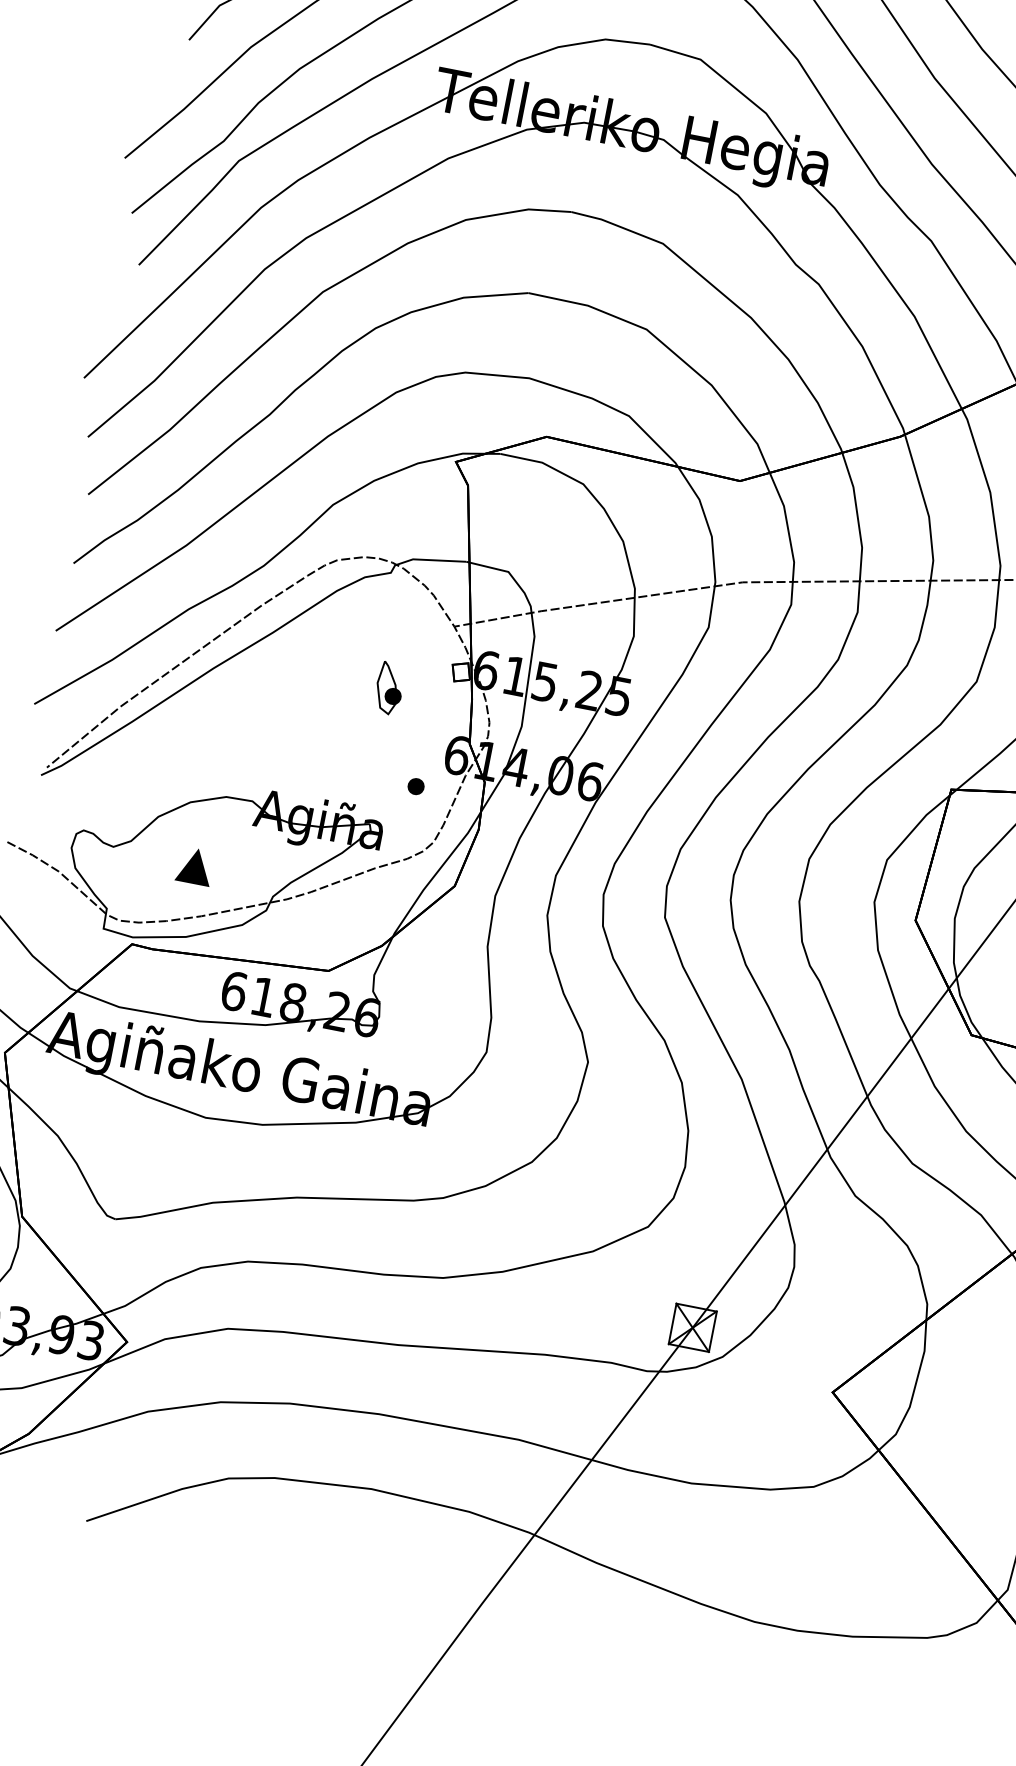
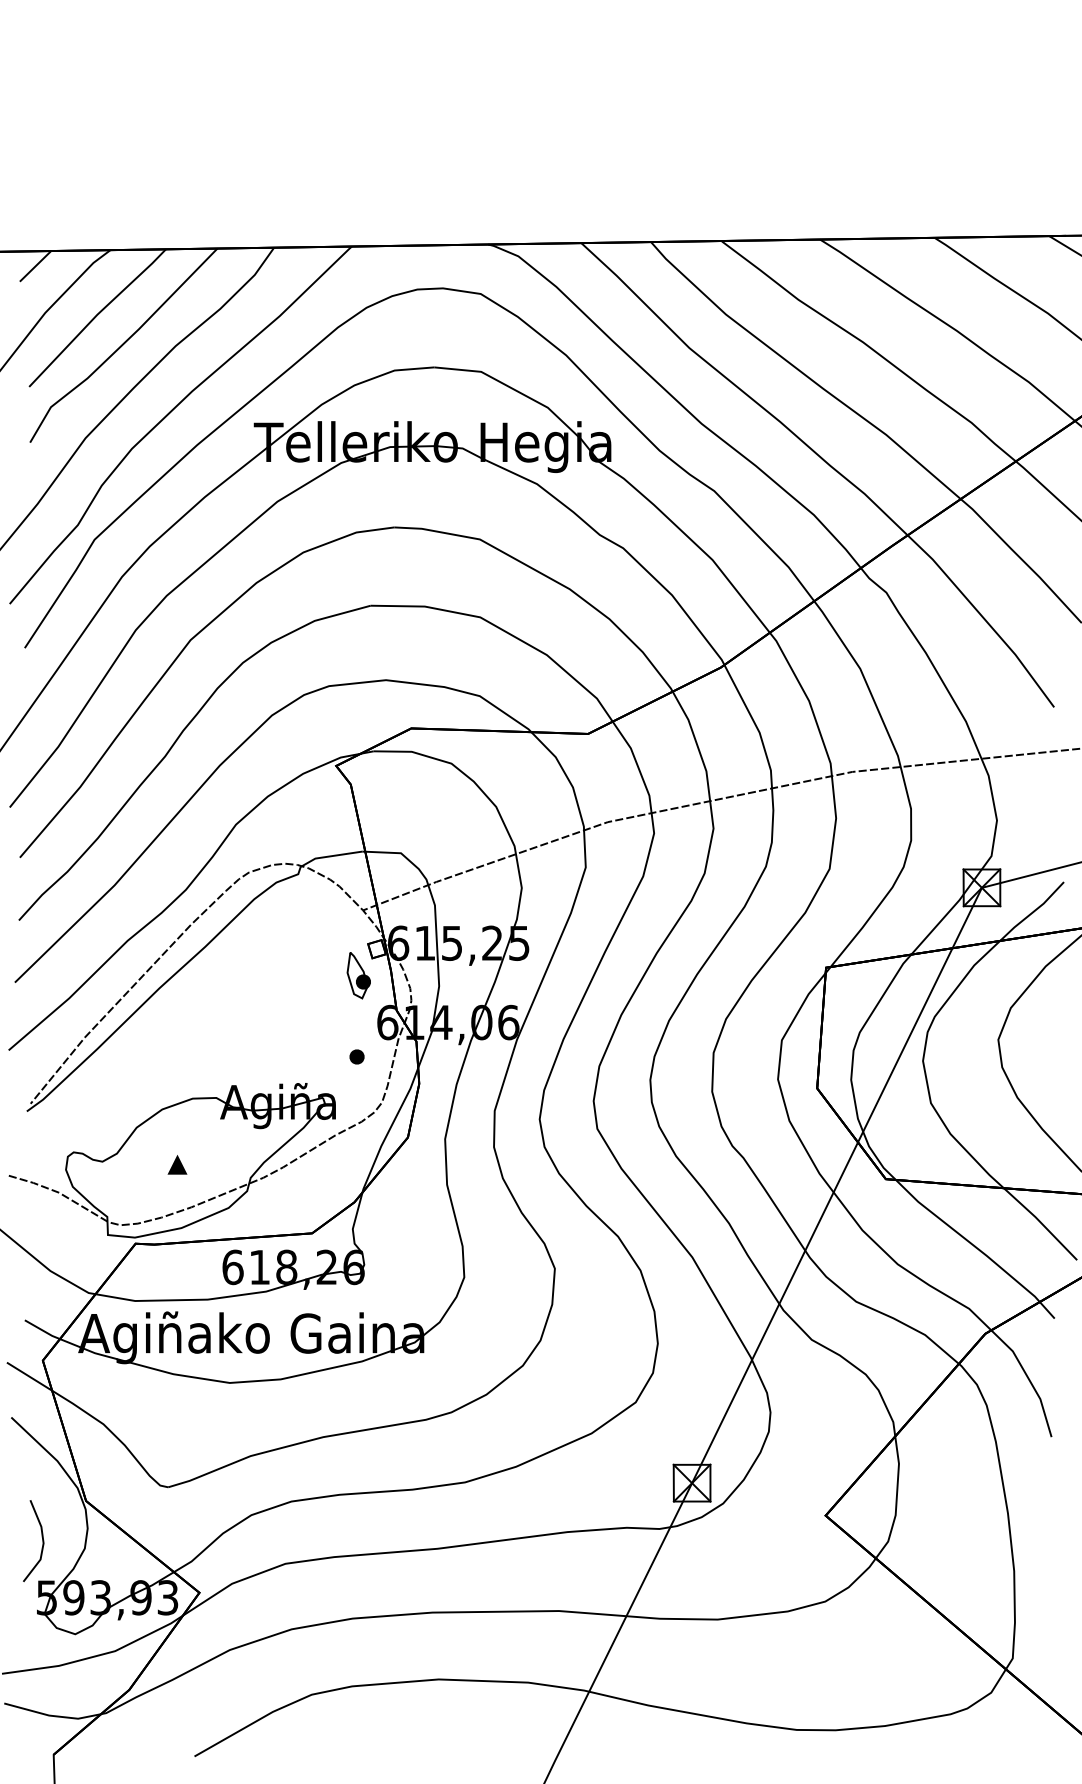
part: (389, 688) -> (358, 975), moved
part: (195, 866) -> (177, 1164), size x0.62

